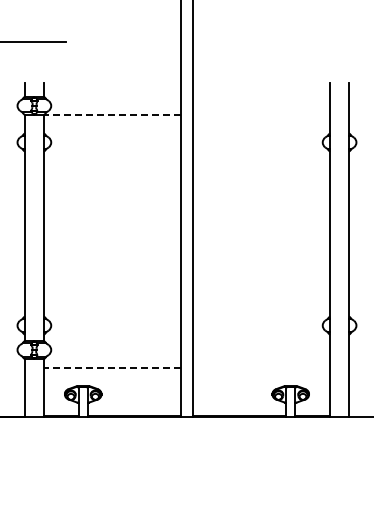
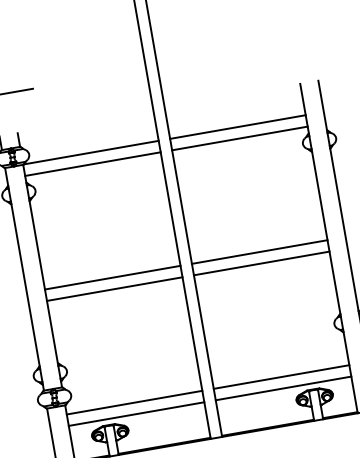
line: (112, 114) -> (91, 152), dashed -> solid
line: (261, 114) -> (237, 126), added
line: (112, 126) -> (93, 164), added
line: (261, 126) -> (239, 138), added
line: (112, 241) -> (112, 277), added
line: (261, 241) -> (259, 252), added
line: (112, 253) -> (114, 289), added
line: (261, 253) -> (261, 263), added
line: (112, 368) -> (134, 402), dashed -> solid
line: (261, 368) -> (281, 377), added
line: (112, 379) -> (136, 413), added
line: (261, 379) -> (283, 387), added

